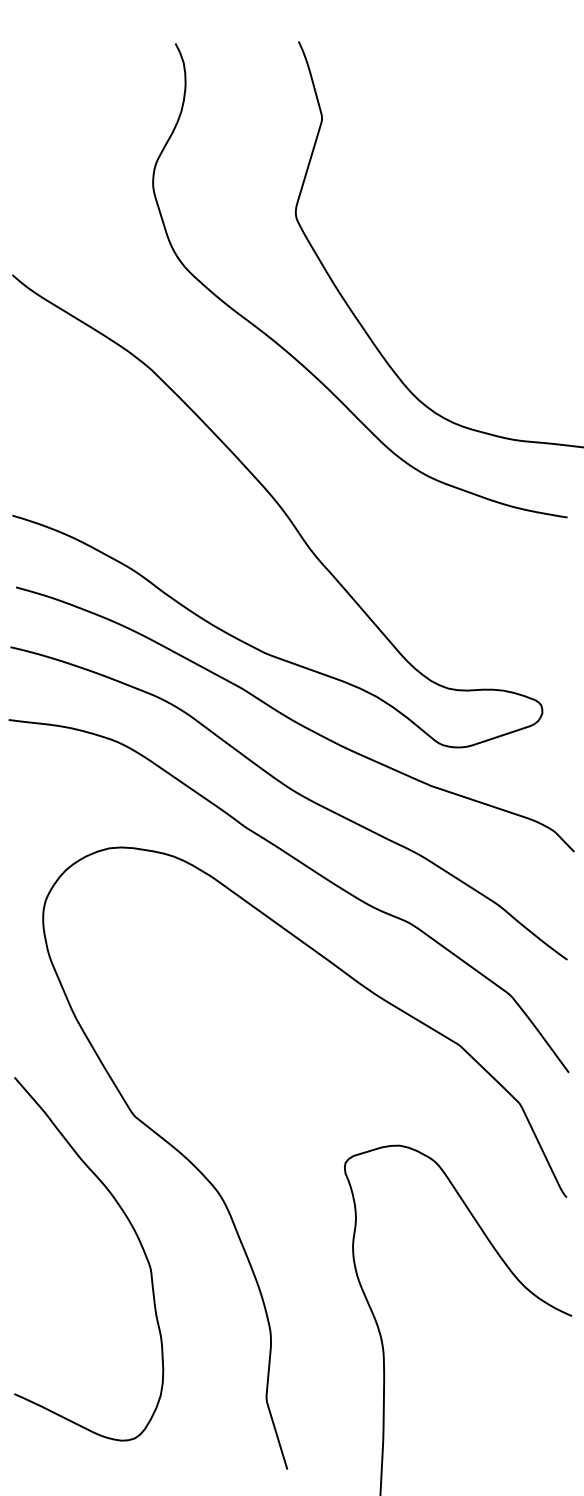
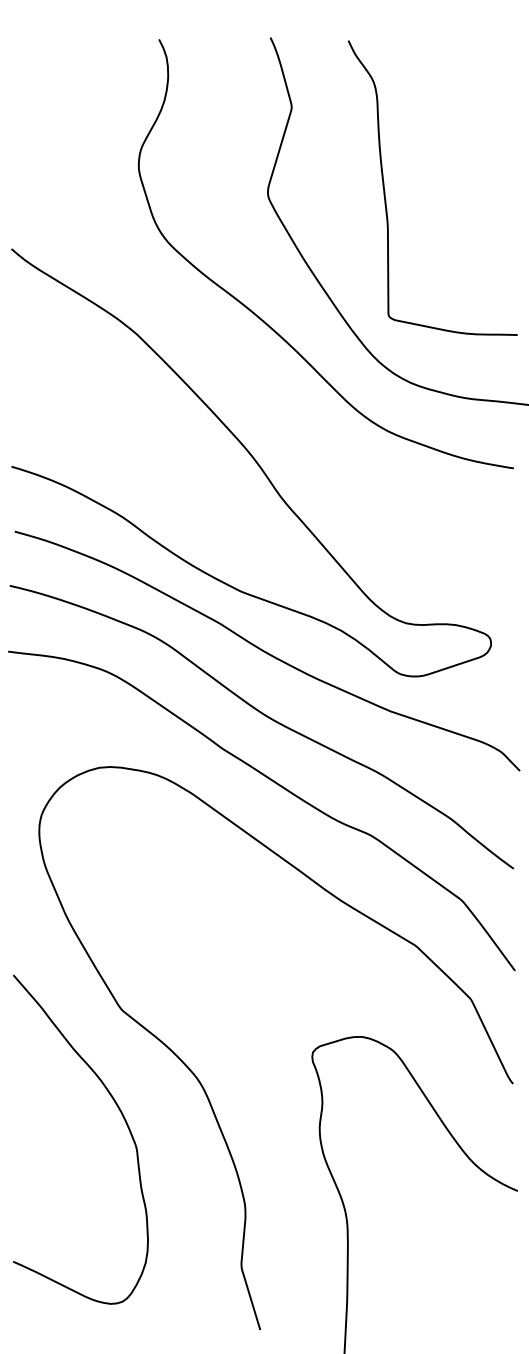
curve: (425, 210) -> (385, 190), added

